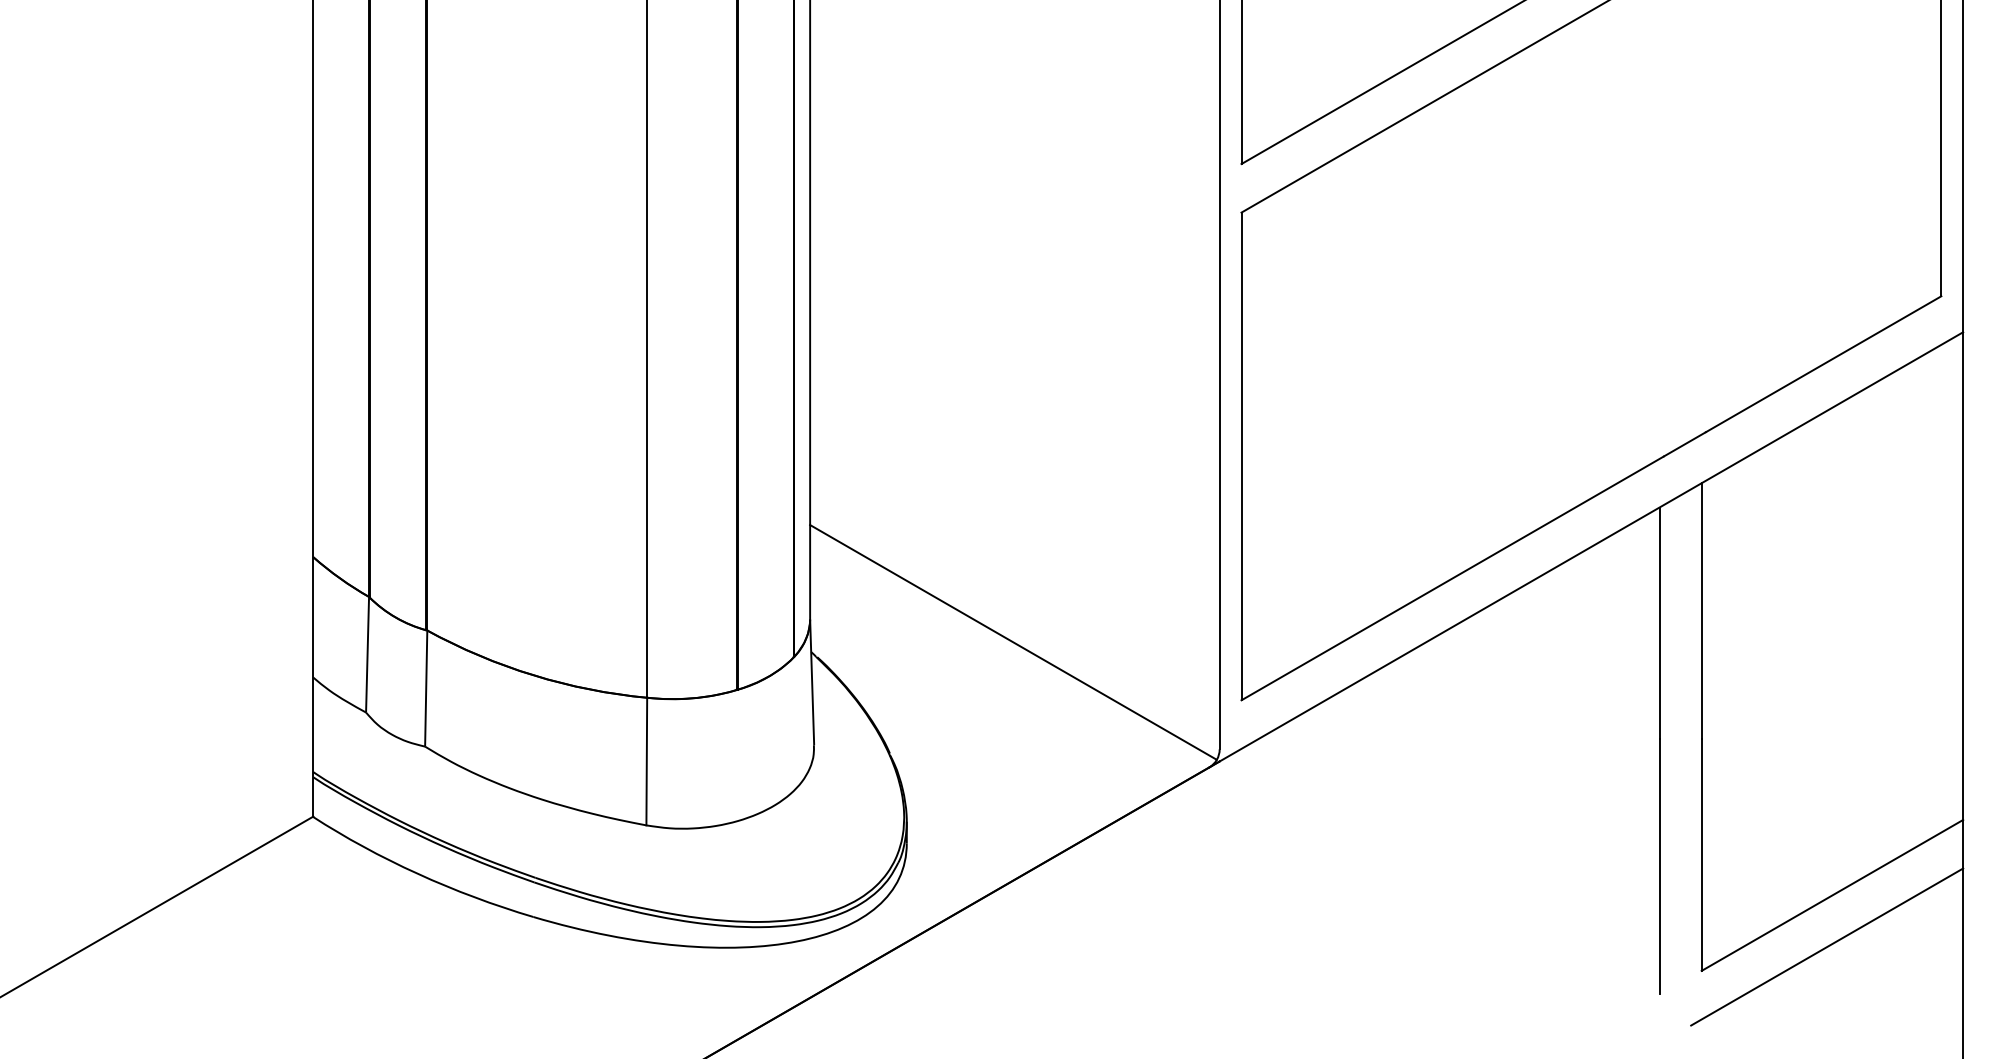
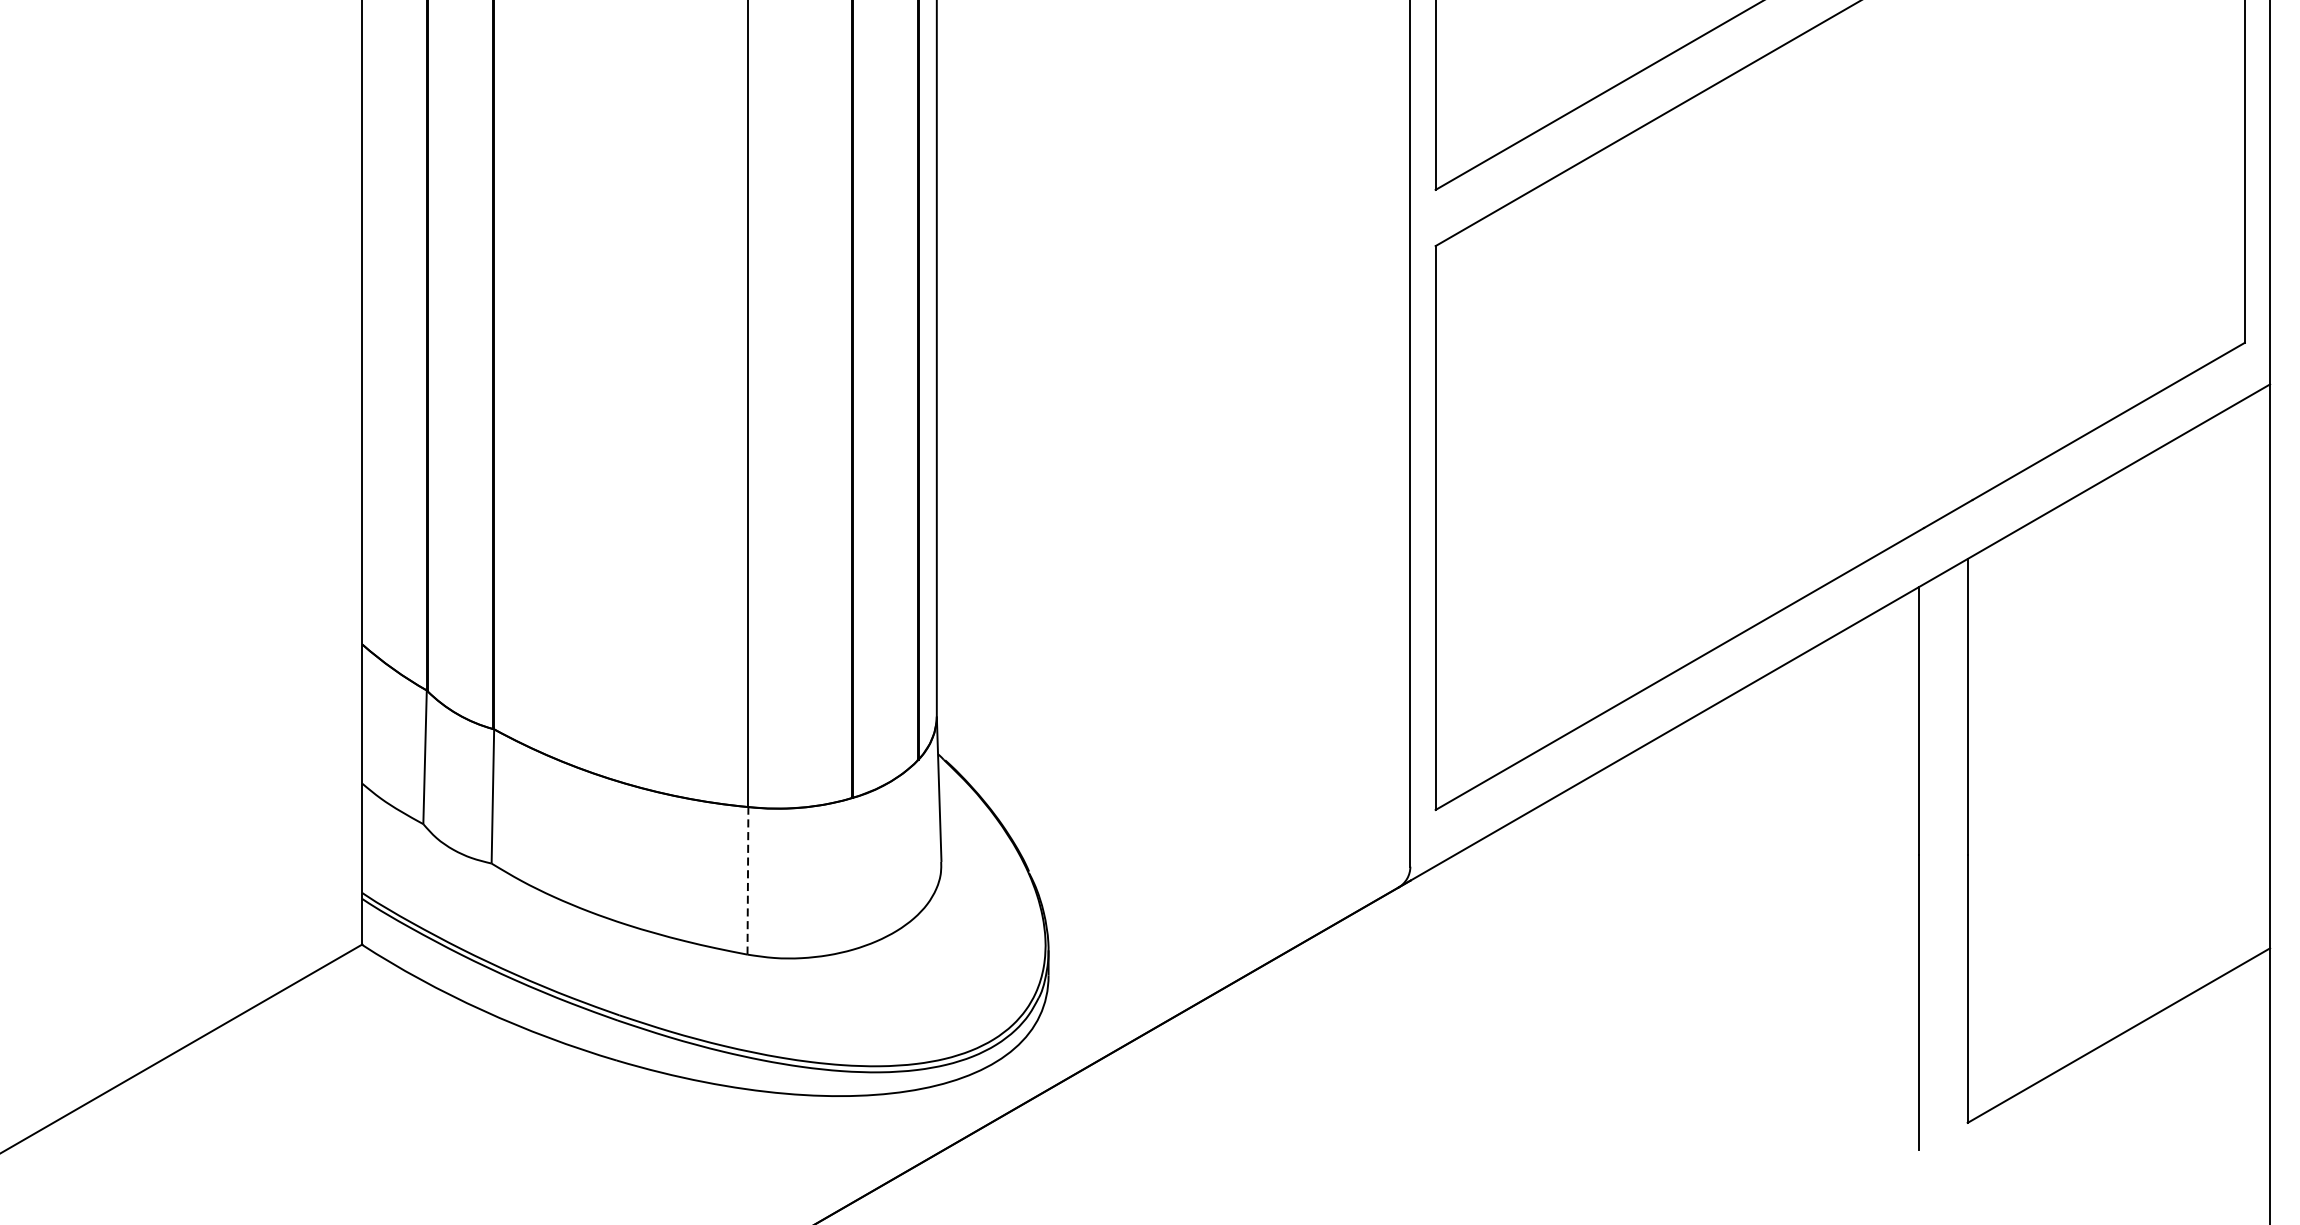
line: (1013, 642) -> (1171, 743), removed
line: (646, 761) -> (747, 880), solid -> dashed
line: (1827, 946) -> (2113, 1094), removed

